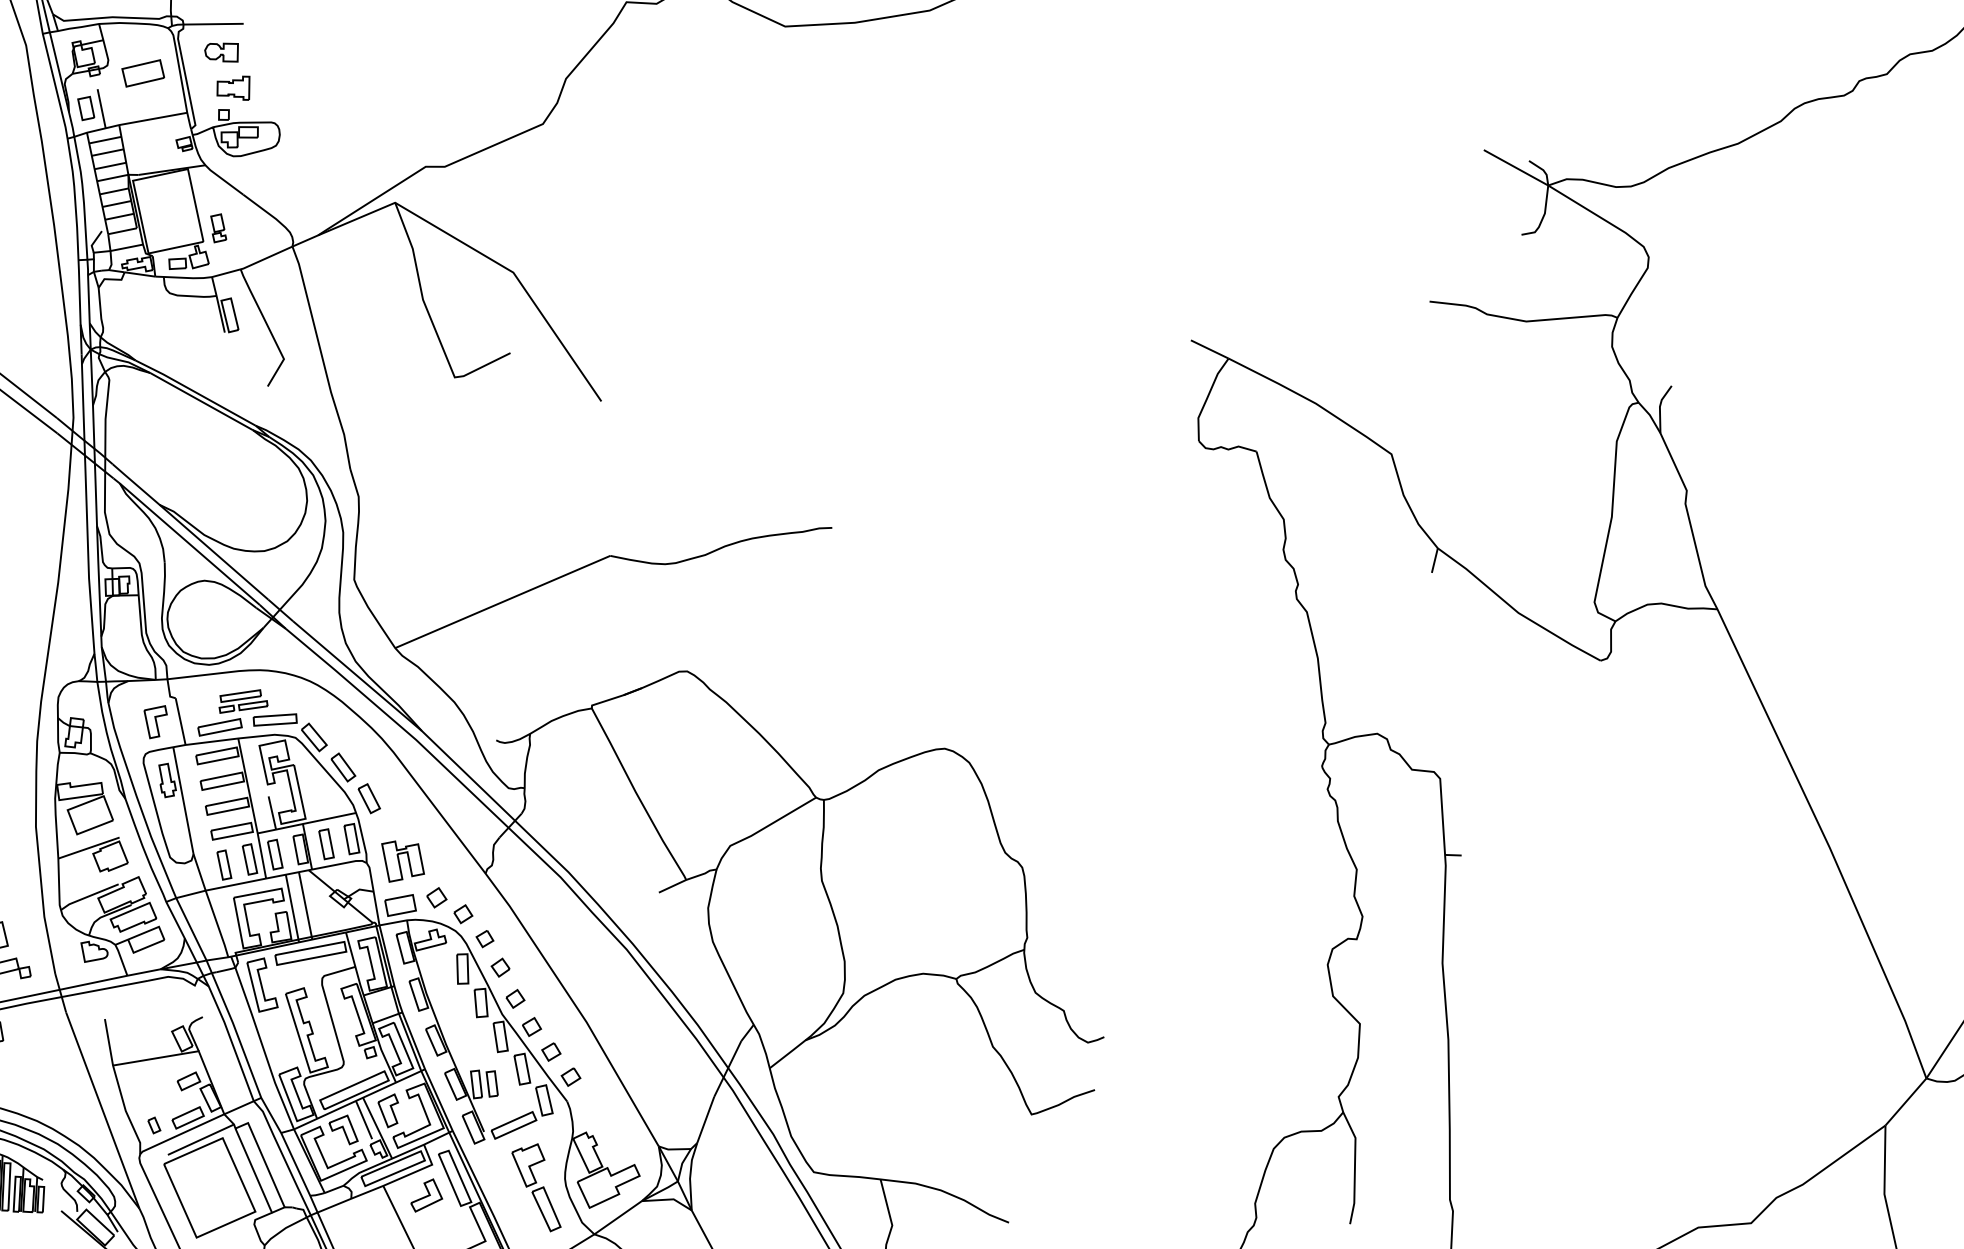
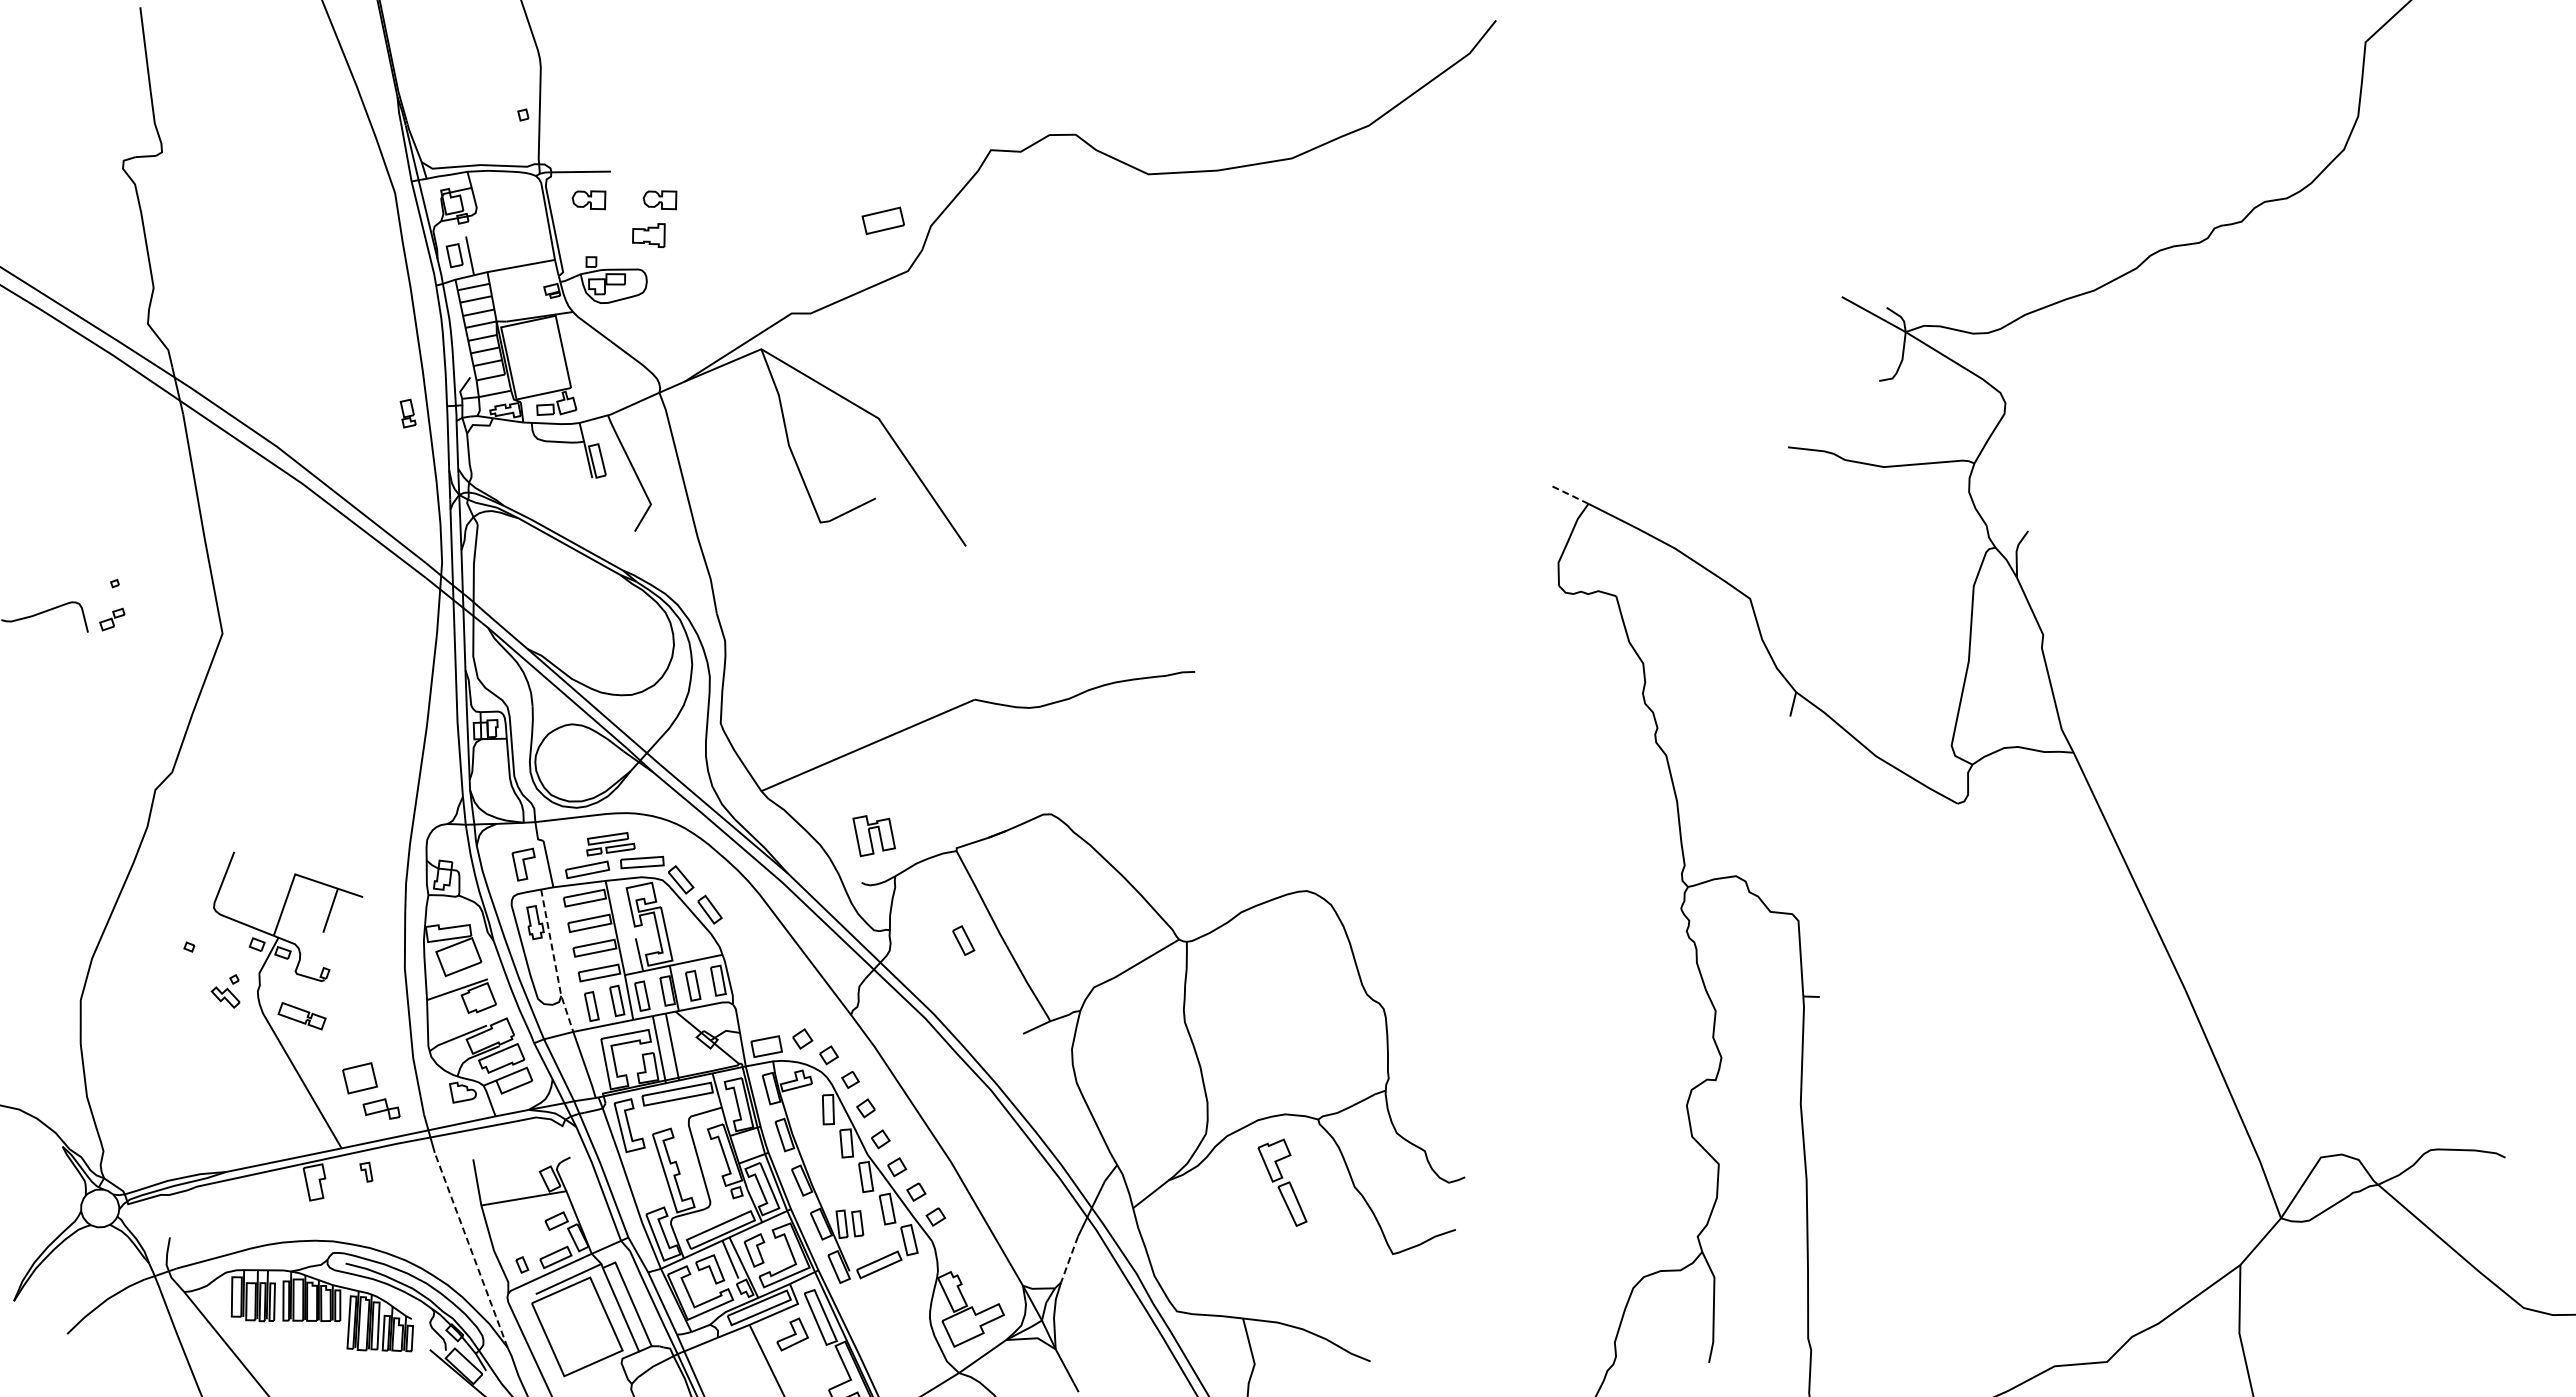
part: (292, 52) -> (659, 200), added
part: (142, 73) -> (882, 220), moved
part: (233, 88) -> (648, 235), moved
part: (217, 228) -> (407, 413), moved
line: (1209, 349) -> (1569, 494), solid -> dashed
part: (369, 798) -> (963, 940), moved
line: (187, 820) -> (555, 962), solid -> dashed
part: (402, 862) -> (873, 836), moved
line: (103, 1110) -> (471, 1250), solid -> dashed
line: (705, 1119) -> (1069, 1259), solid -> dashed
part: (536, 1187) -> (1282, 1182), moved

